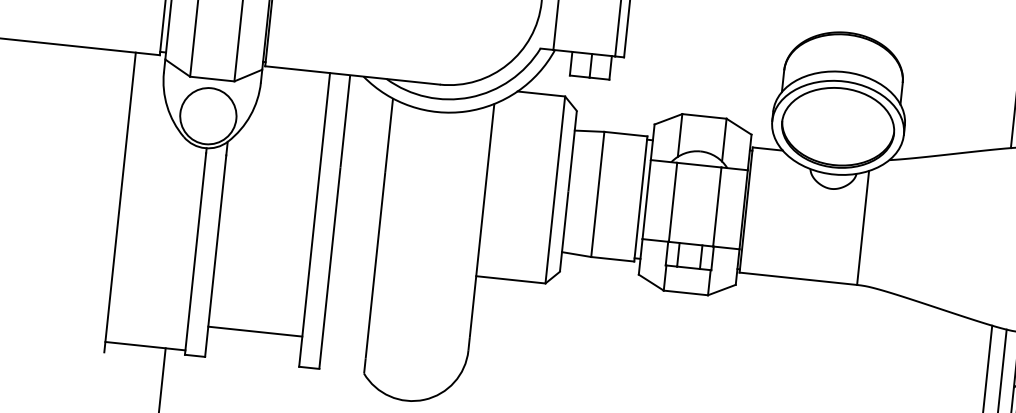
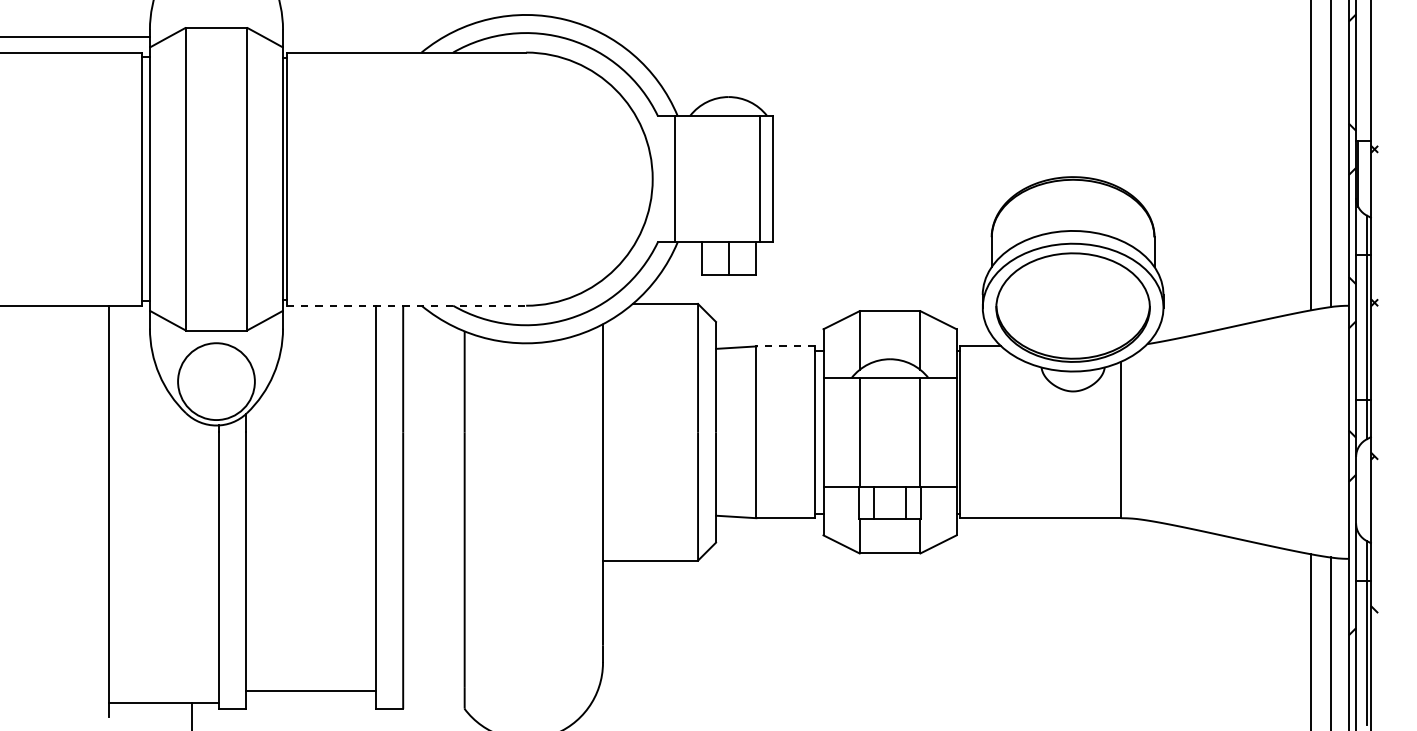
line: (352, 75) -> (406, 305), solid -> dashed
line: (625, 134) -> (785, 346), solid -> dashed
line: (254, 331) -> (310, 691), moved

